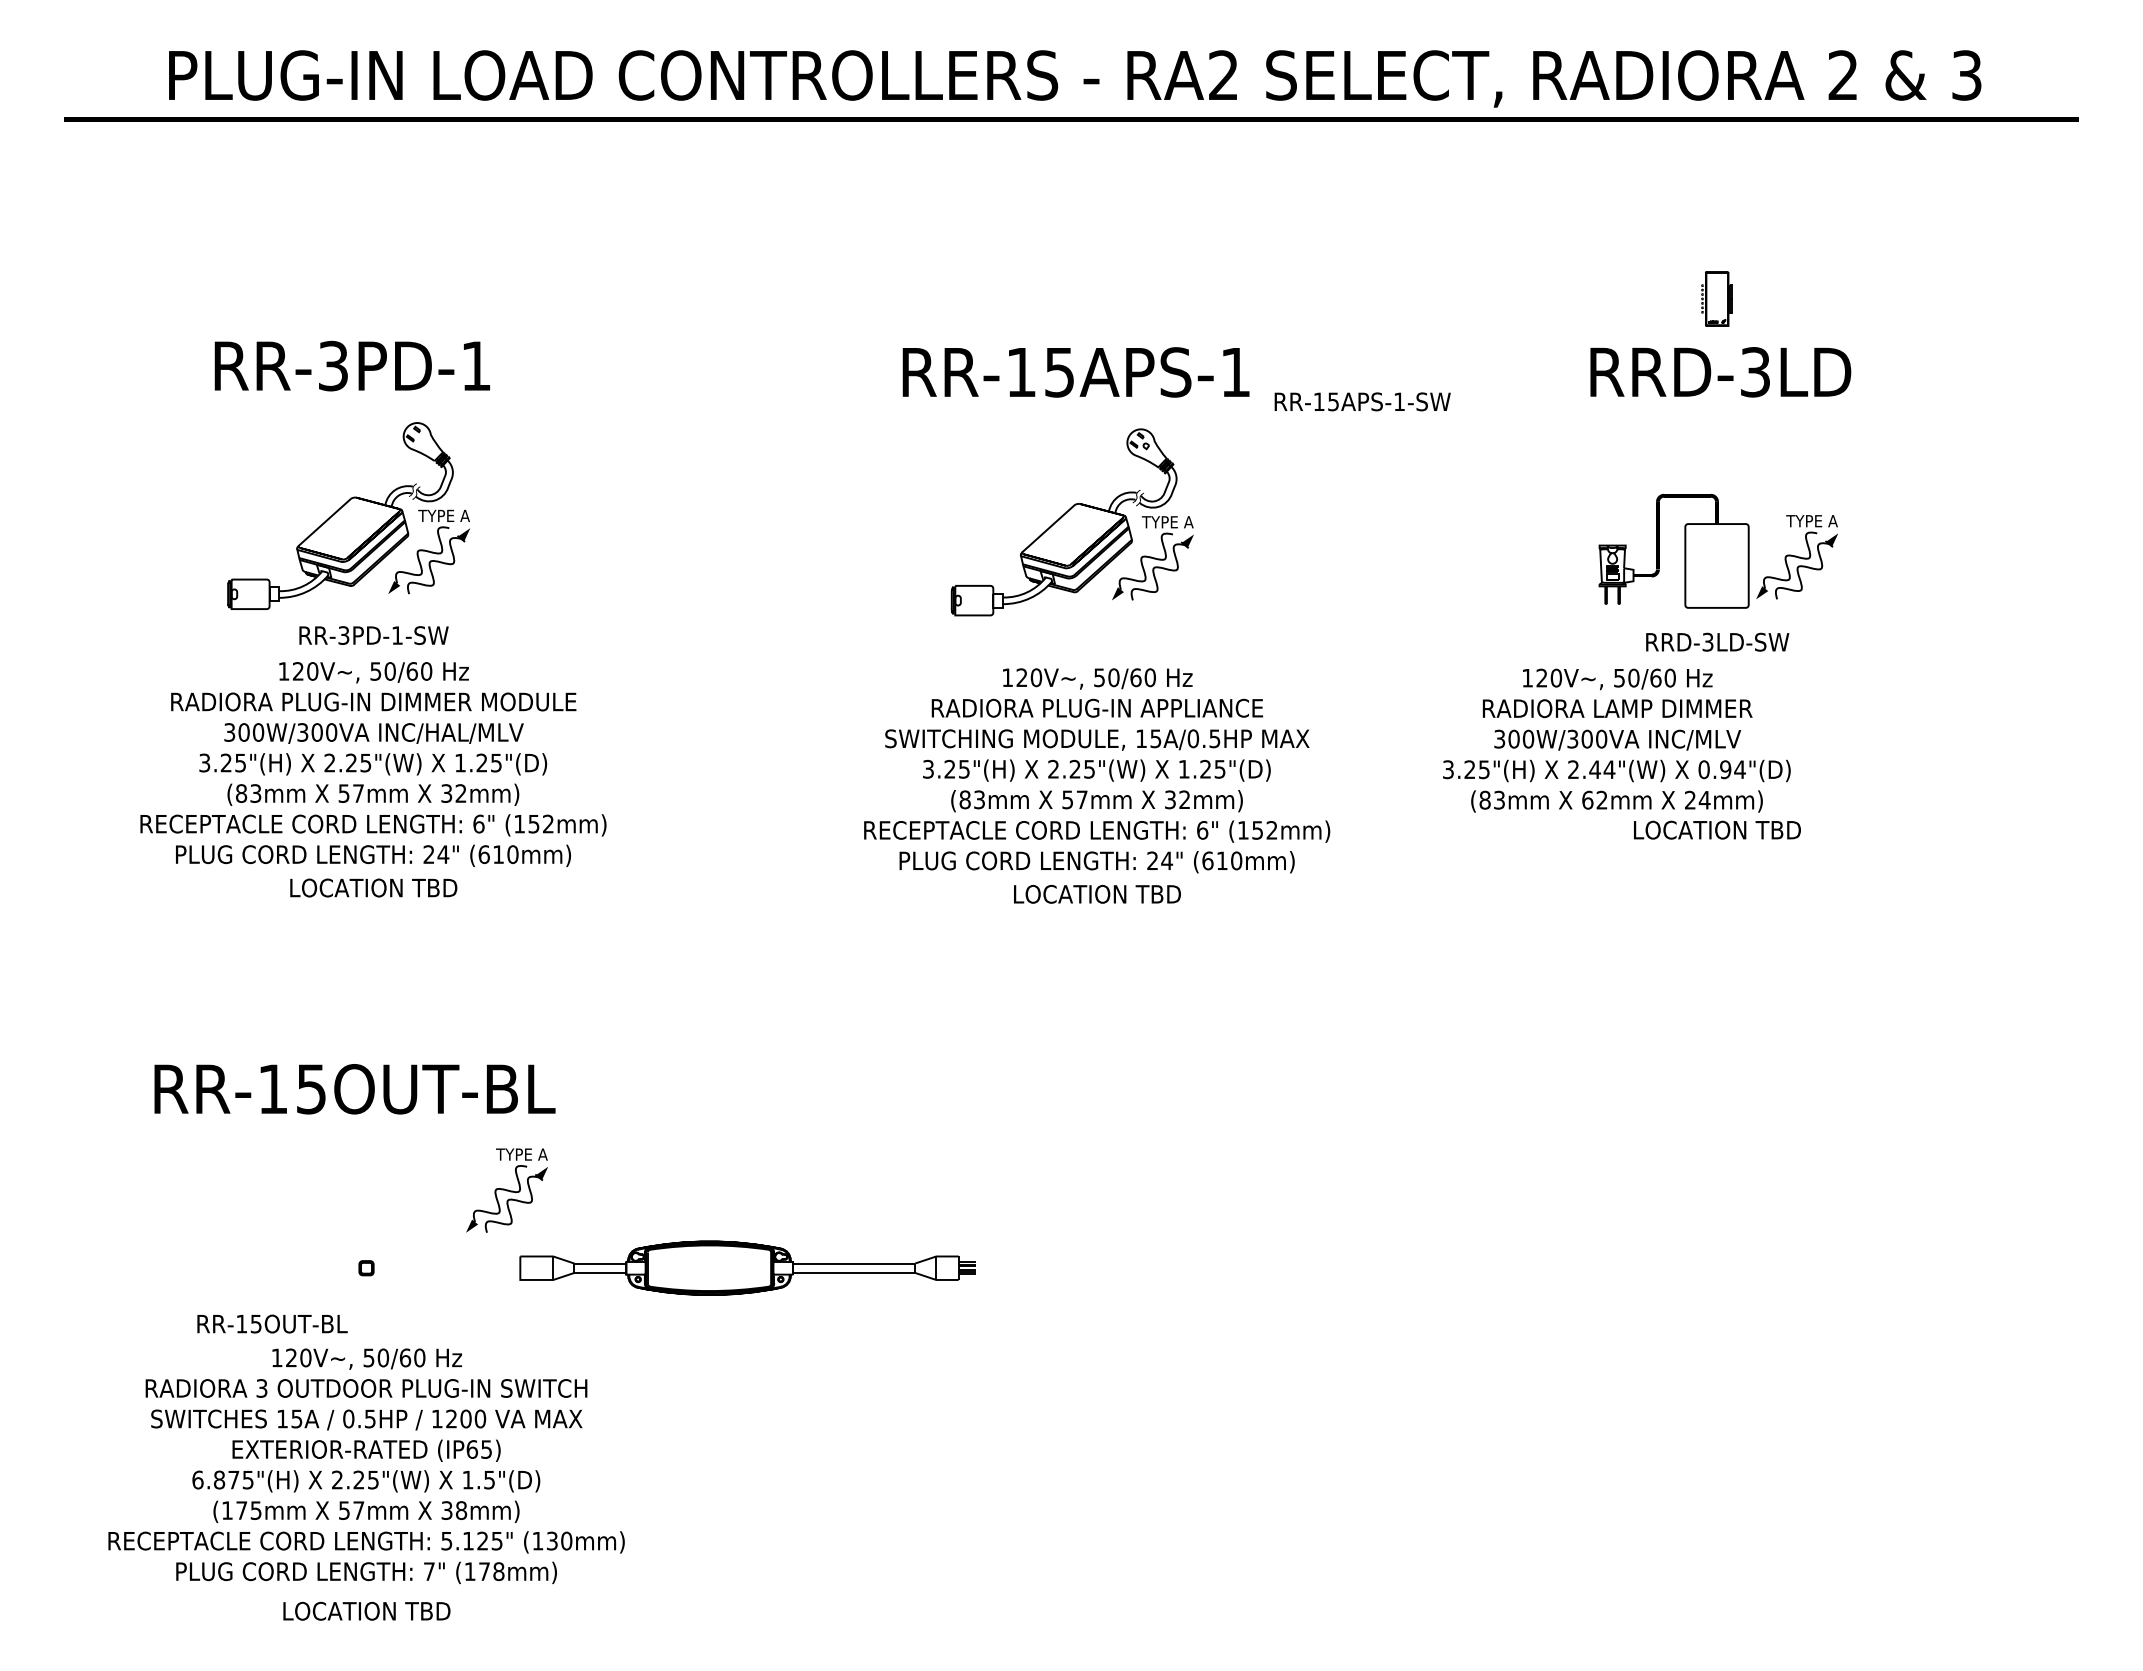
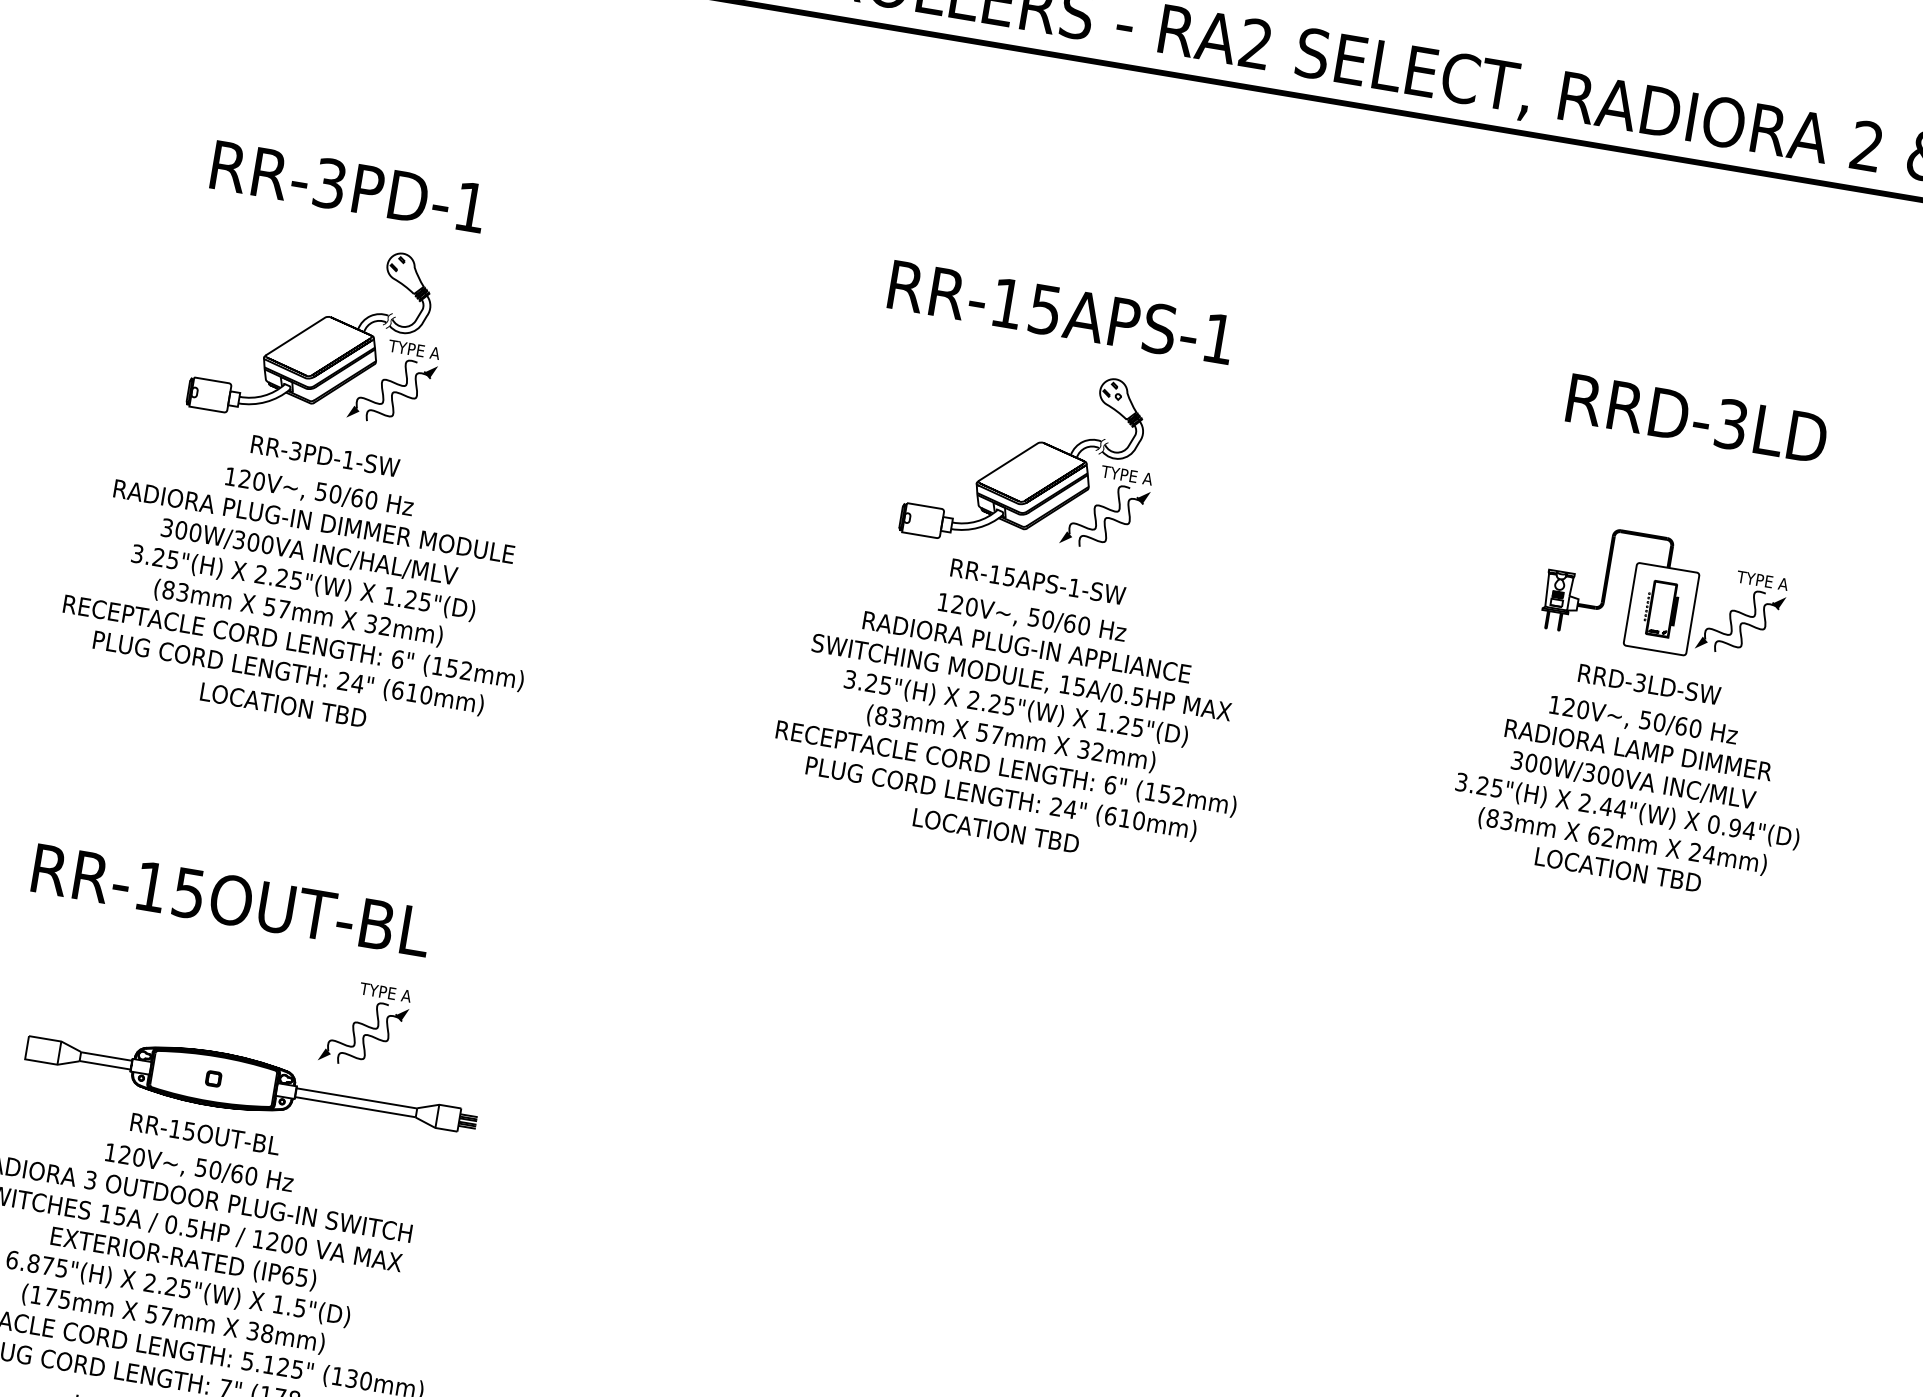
part: (1716, 298) -> (1661, 608), moved
text: (1362, 401) -> (1038, 581), moved
text: (1616, 740) -> (1632, 781), moved
part: (747, 1267) -> (251, 1084), moved
text: (272, 1323) -> (205, 1133), moved

